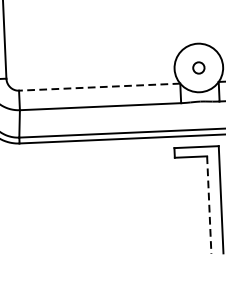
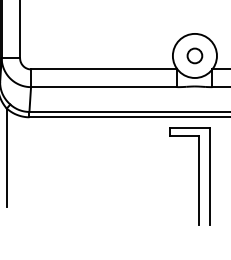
circle: (198, 67) -> (194, 55), size x1.43
line: (98, 87) -> (103, 69), dashed -> solid
line: (208, 206) -> (198, 181), dashed -> solid

